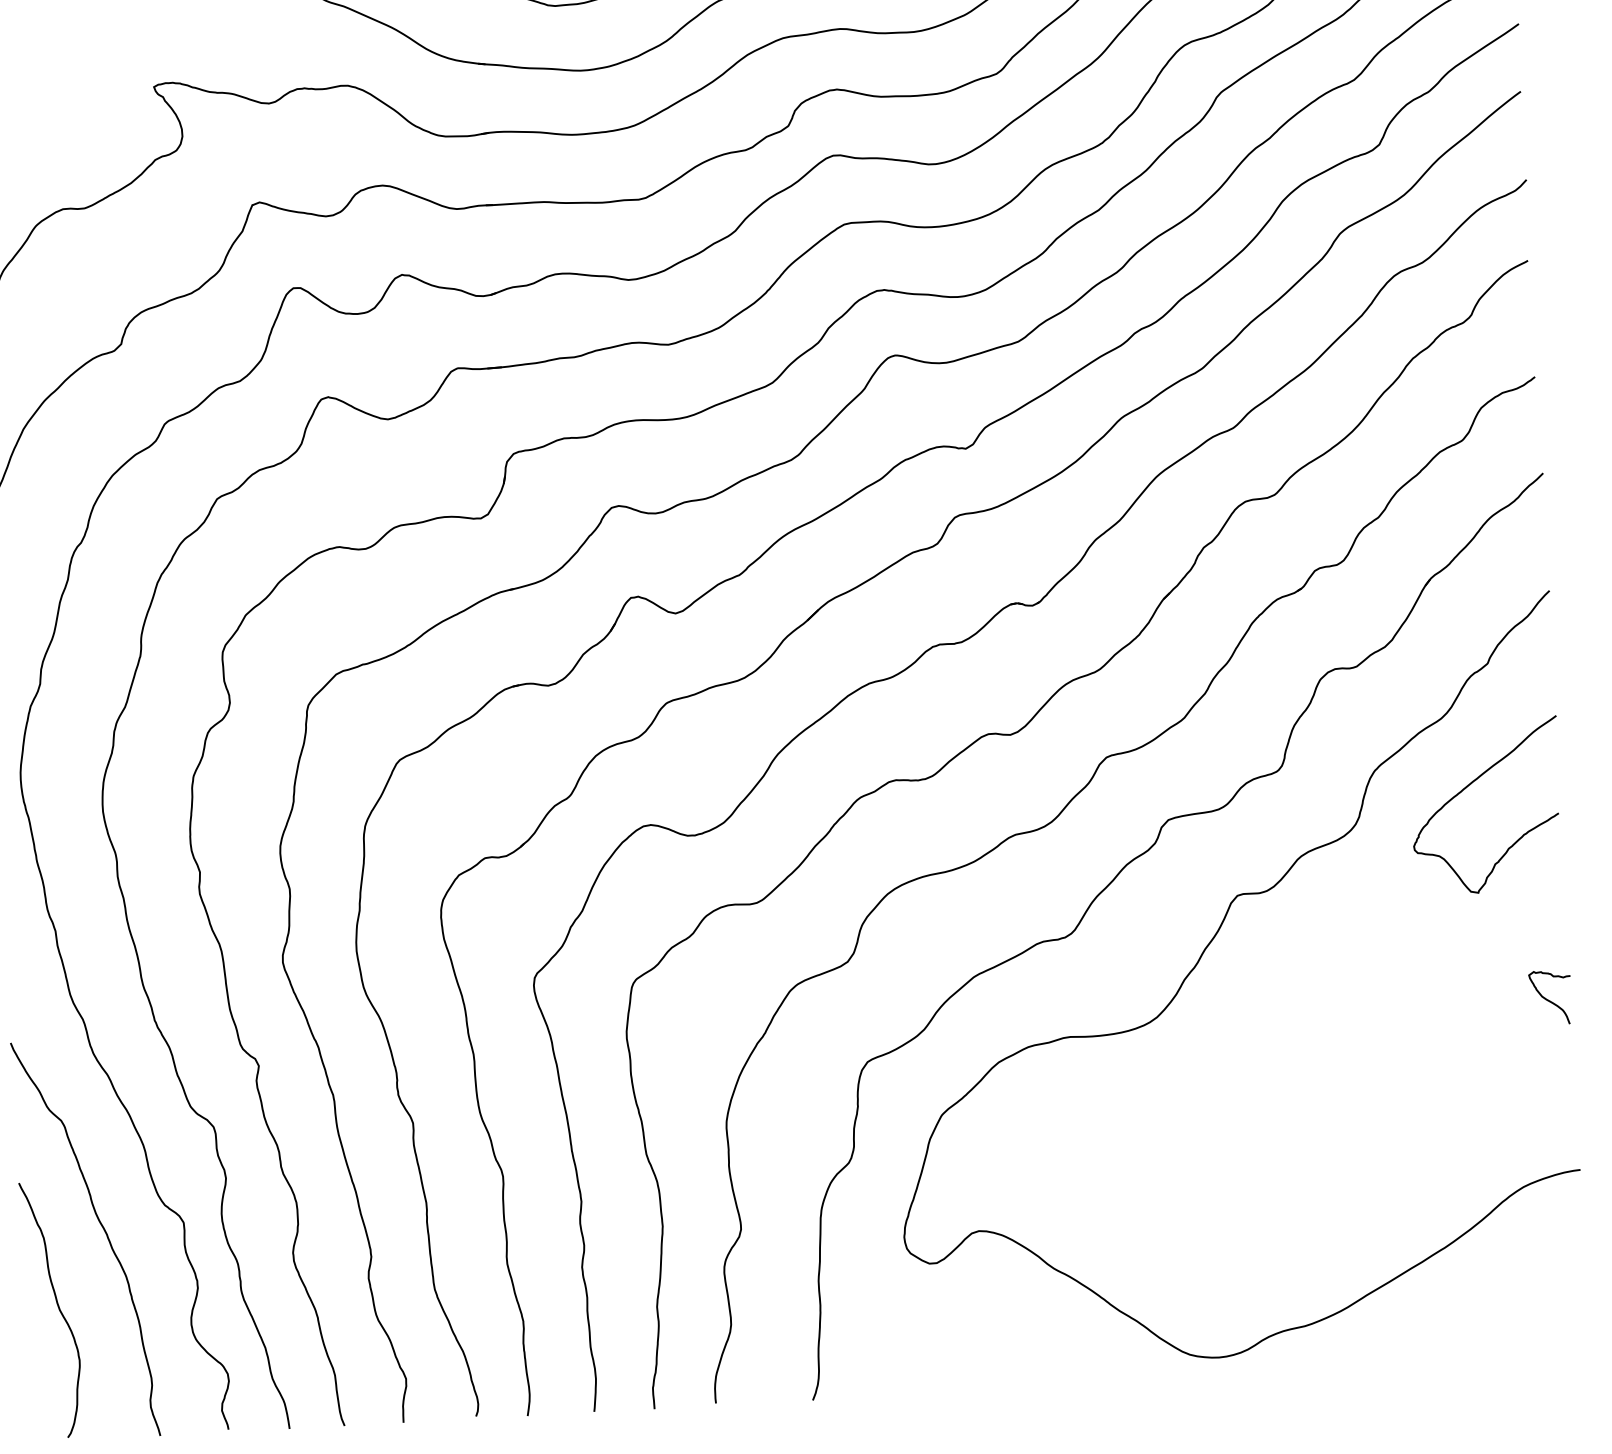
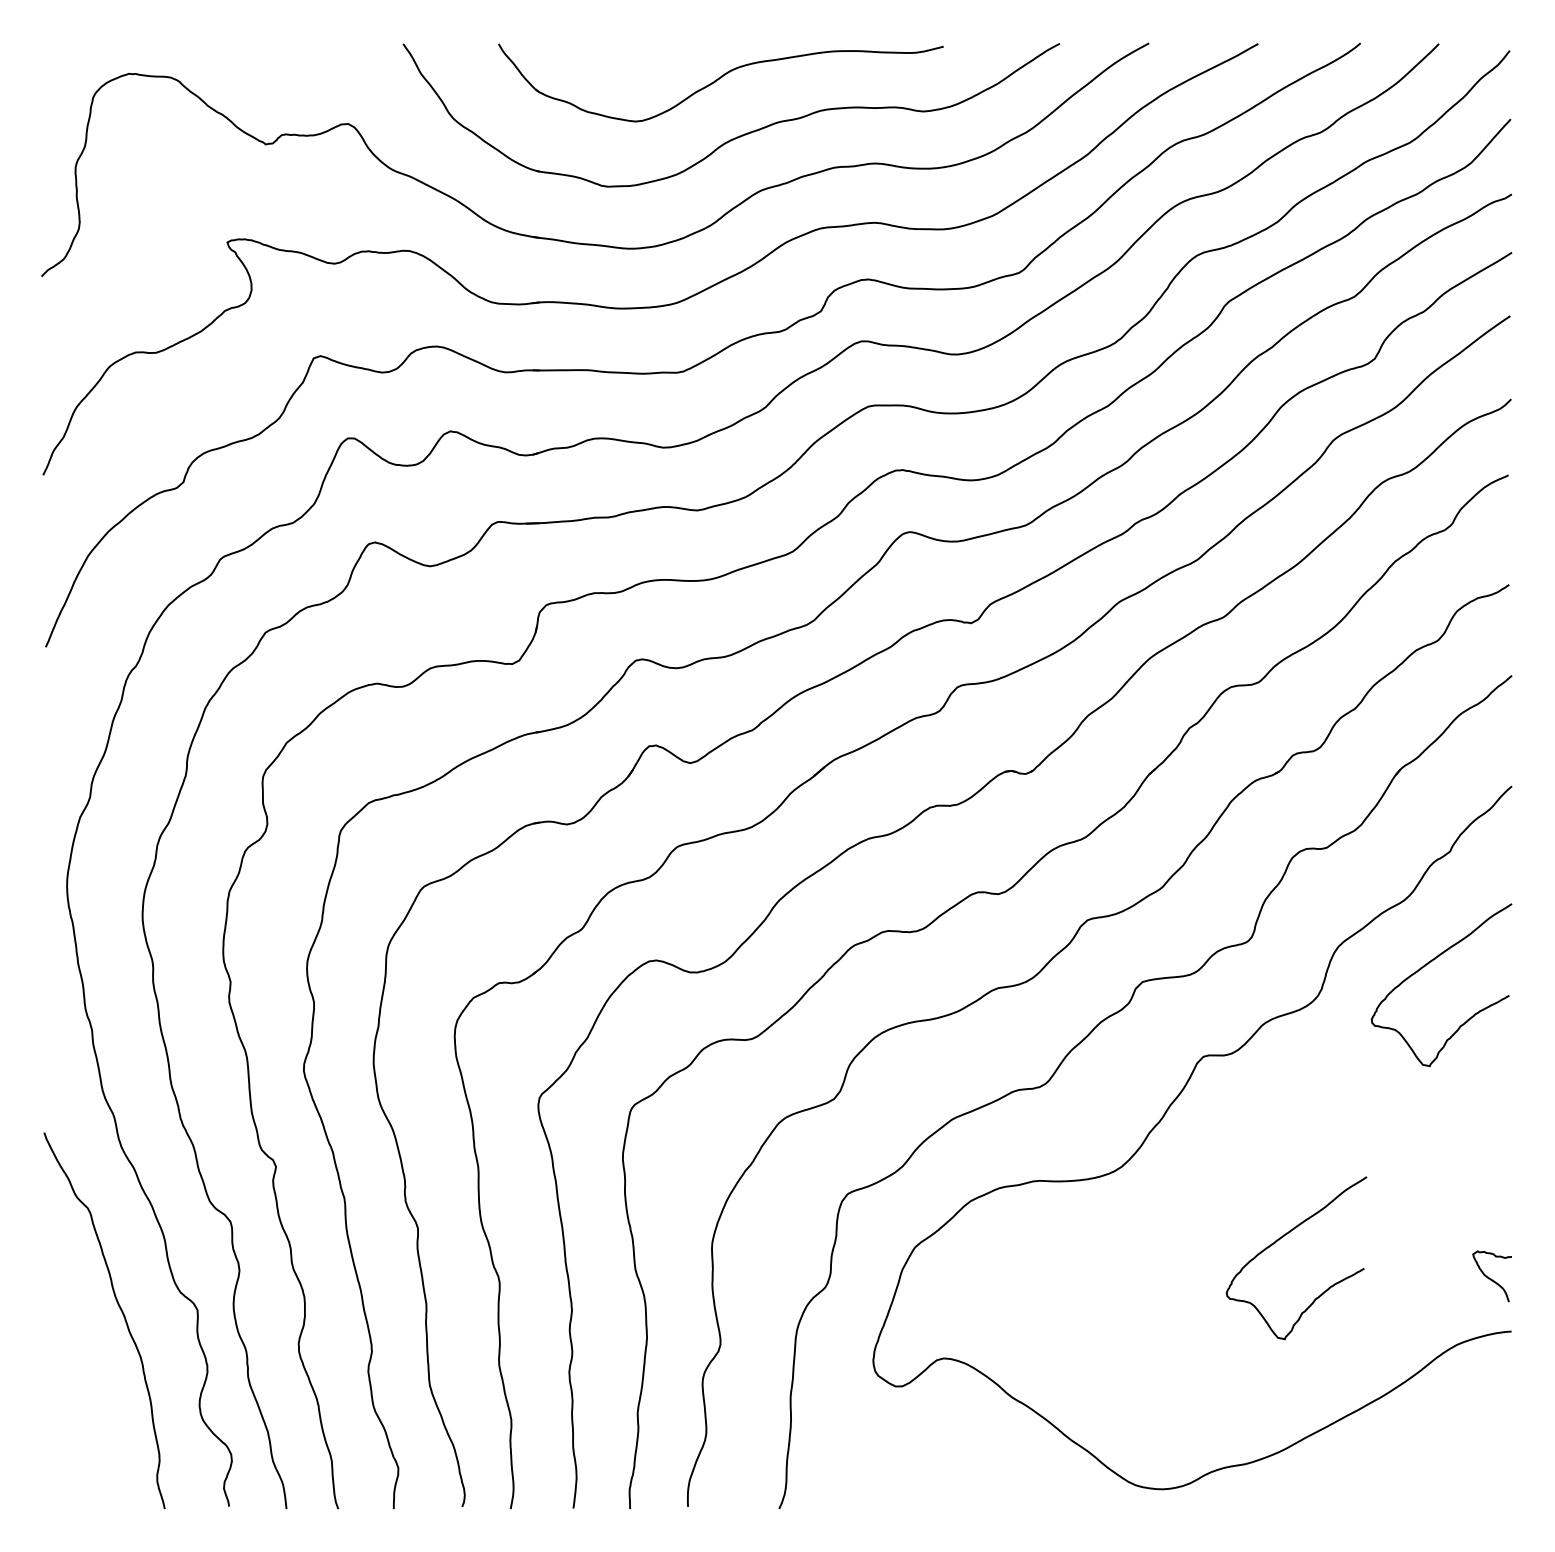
curve: (1549, 1000) -> (1491, 1278), moved
curve: (1332, 1083) -> (1283, 1237), added
curve: (57, 1306) -> (74, 1382), removed

